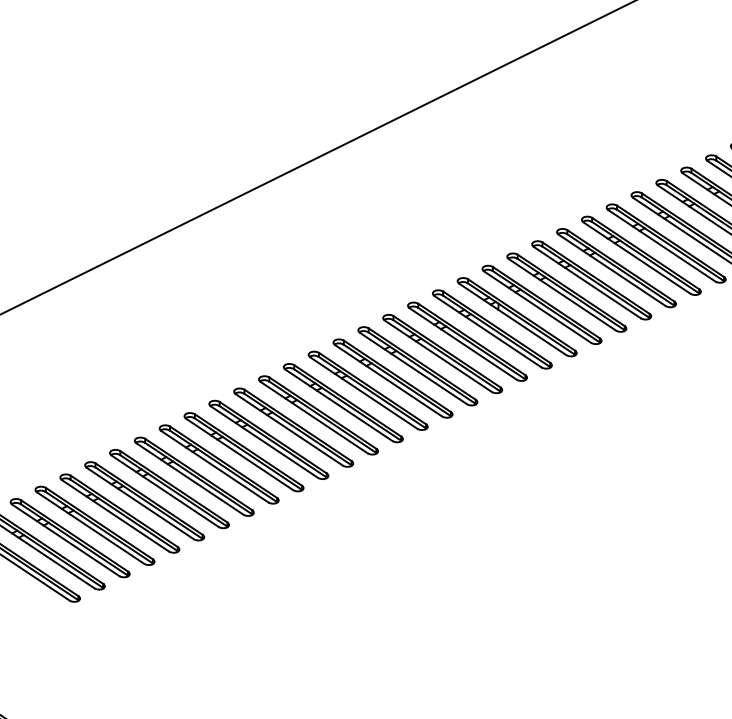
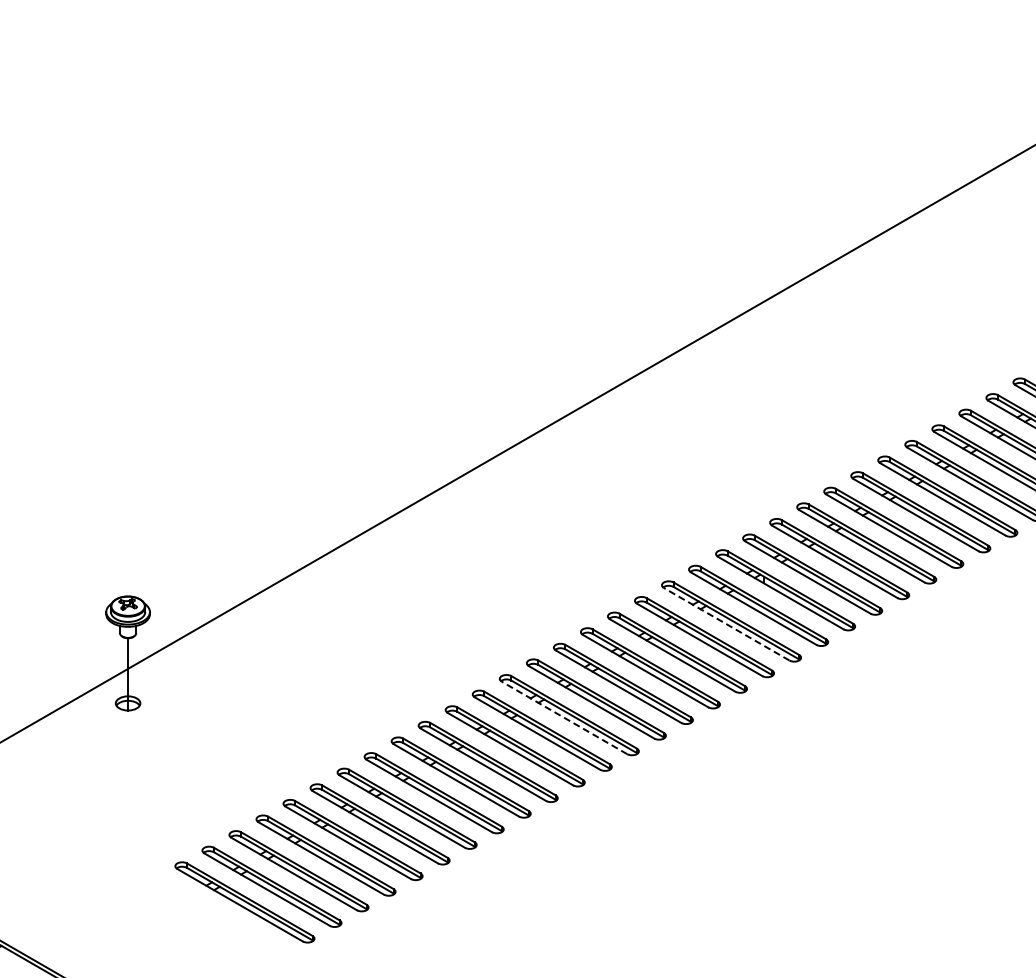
line: (462, 344) -> (726, 624), solid -> dashed
line: (314, 417) -> (564, 717), solid -> dashed

